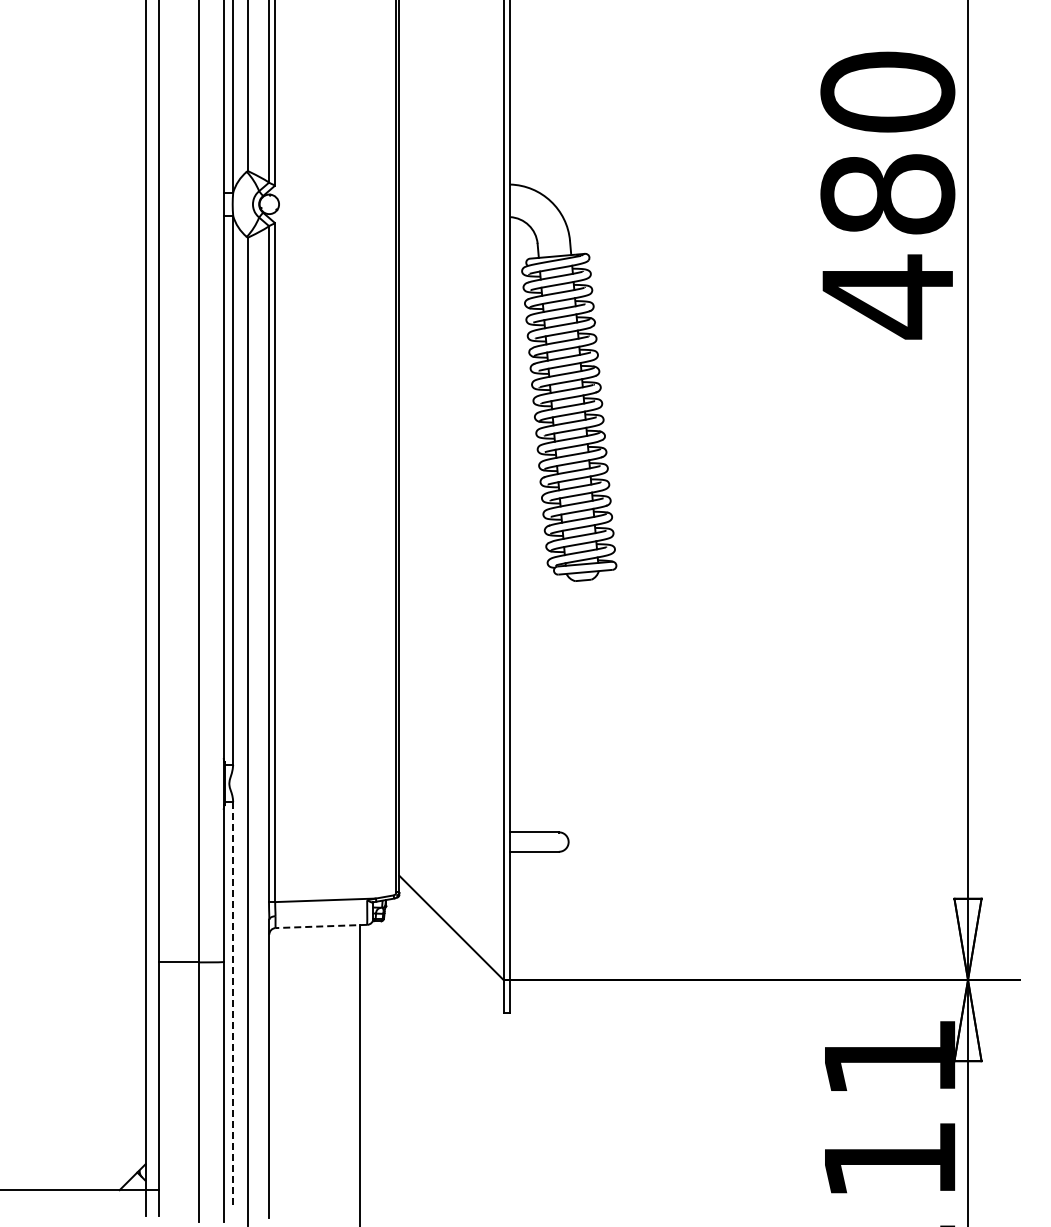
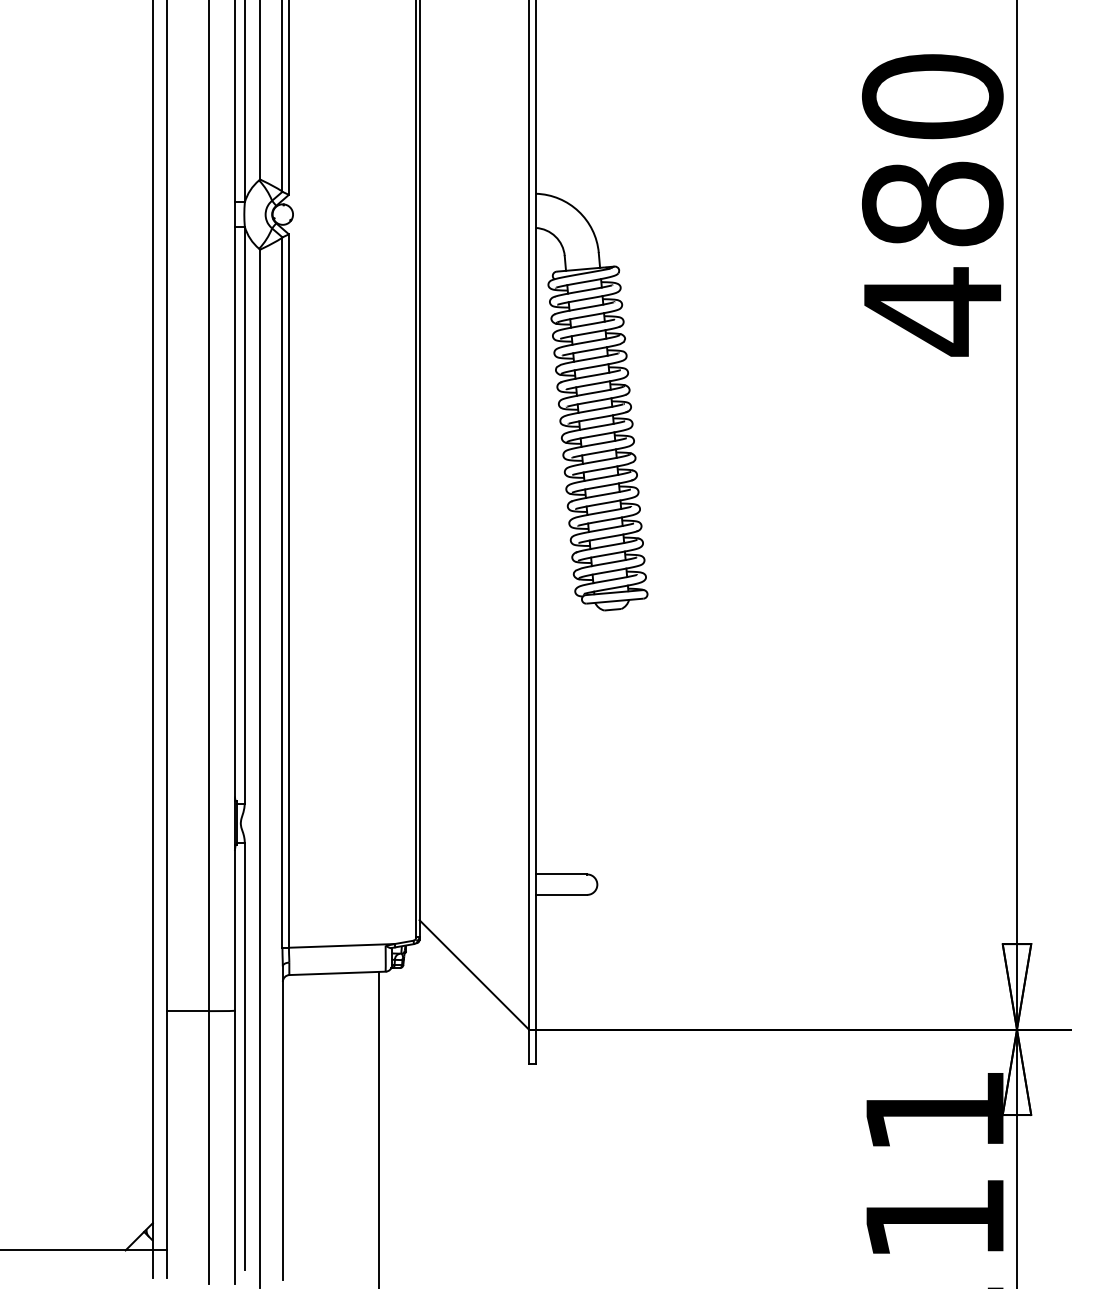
line: (321, 926) -> (337, 973), dashed -> solid
line: (233, 1005) -> (245, 1056), dashed -> solid

